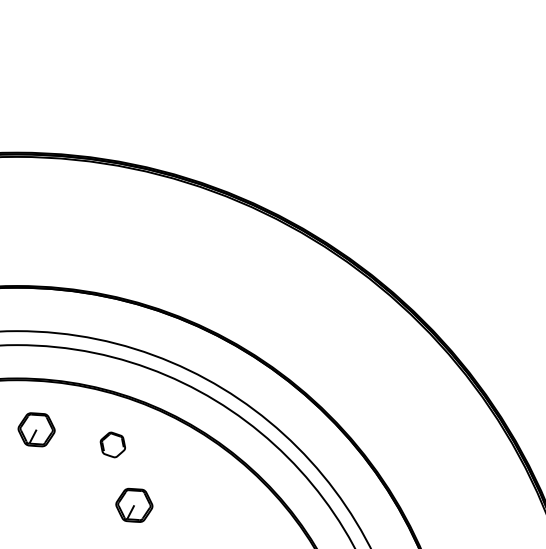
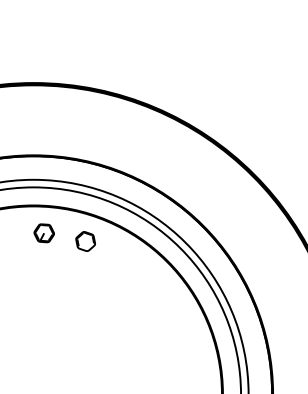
part: (112, 444) -> (85, 241), size x1.43
part: (132, 505) -> (96, 274), removed

